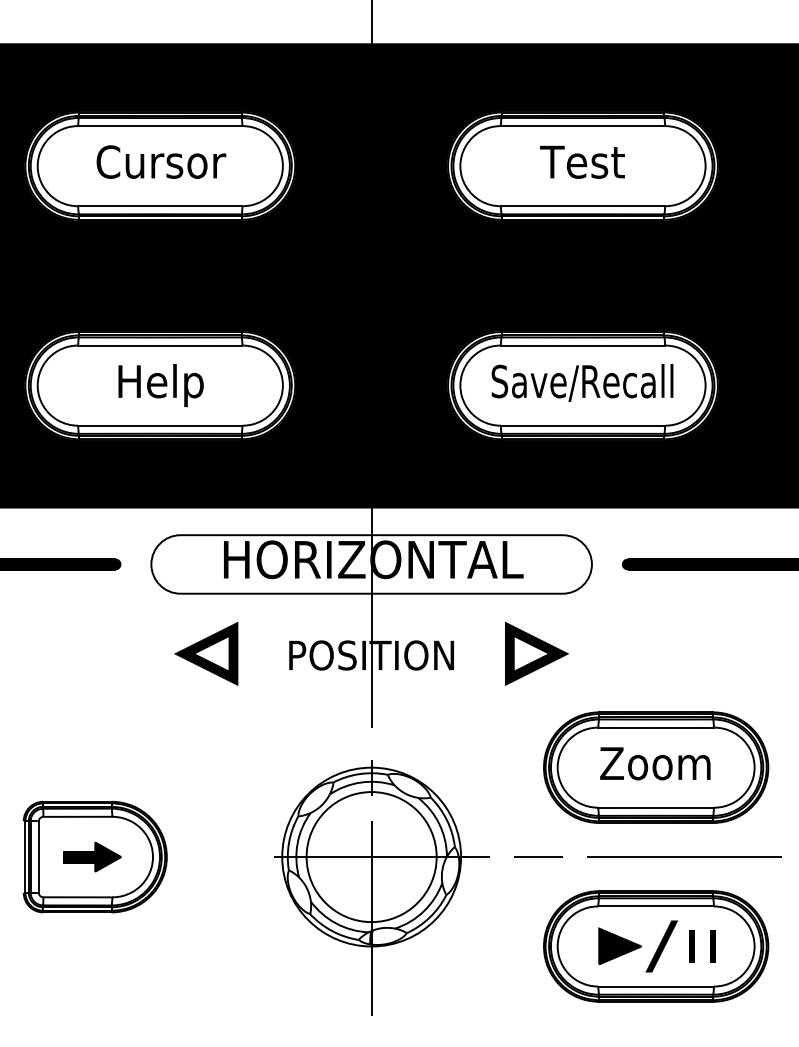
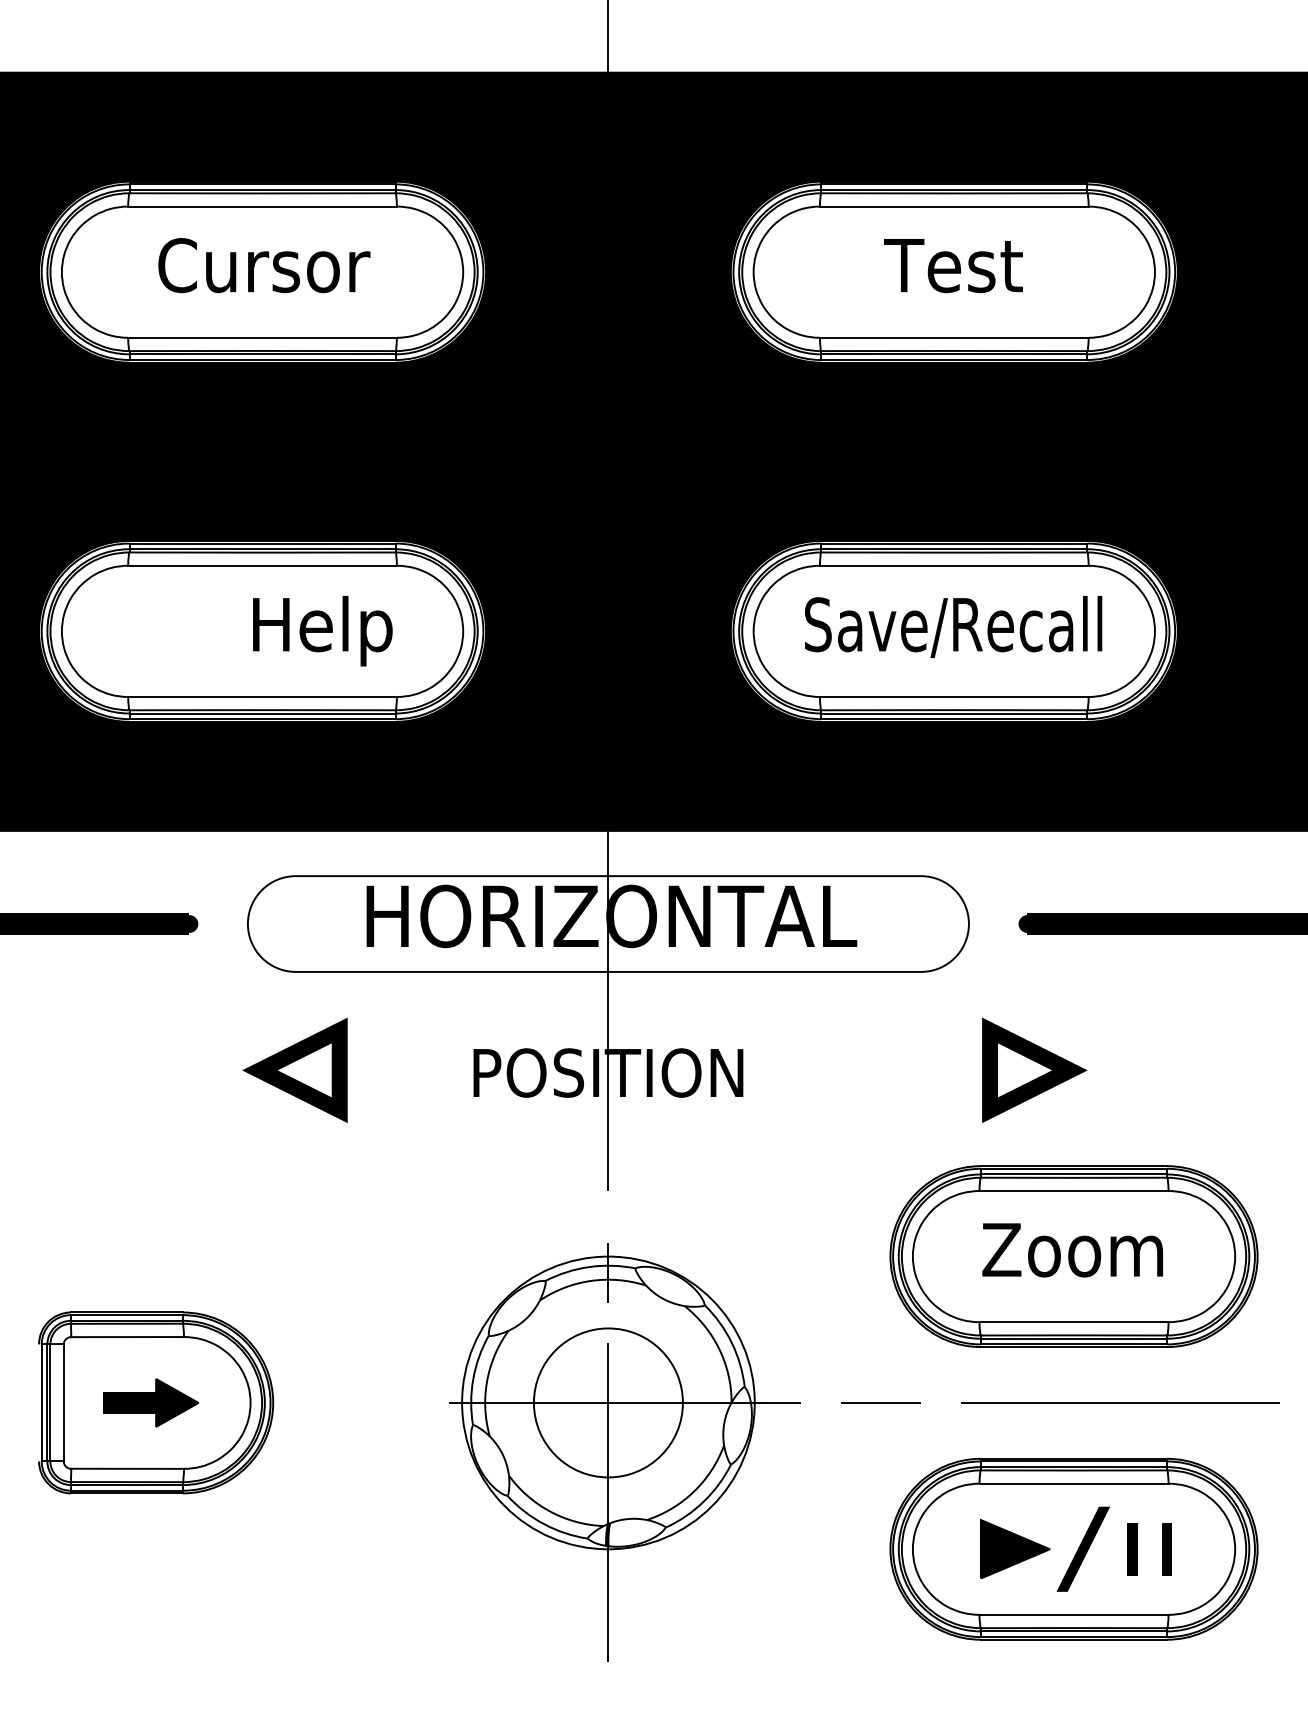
text: (160, 385) -> (321, 631), moved
part: (206, 653) -> (295, 1069), moved
part: (536, 653) -> (1033, 1069), moved
circle: (371, 857) -> (608, 1403), size x0.7

